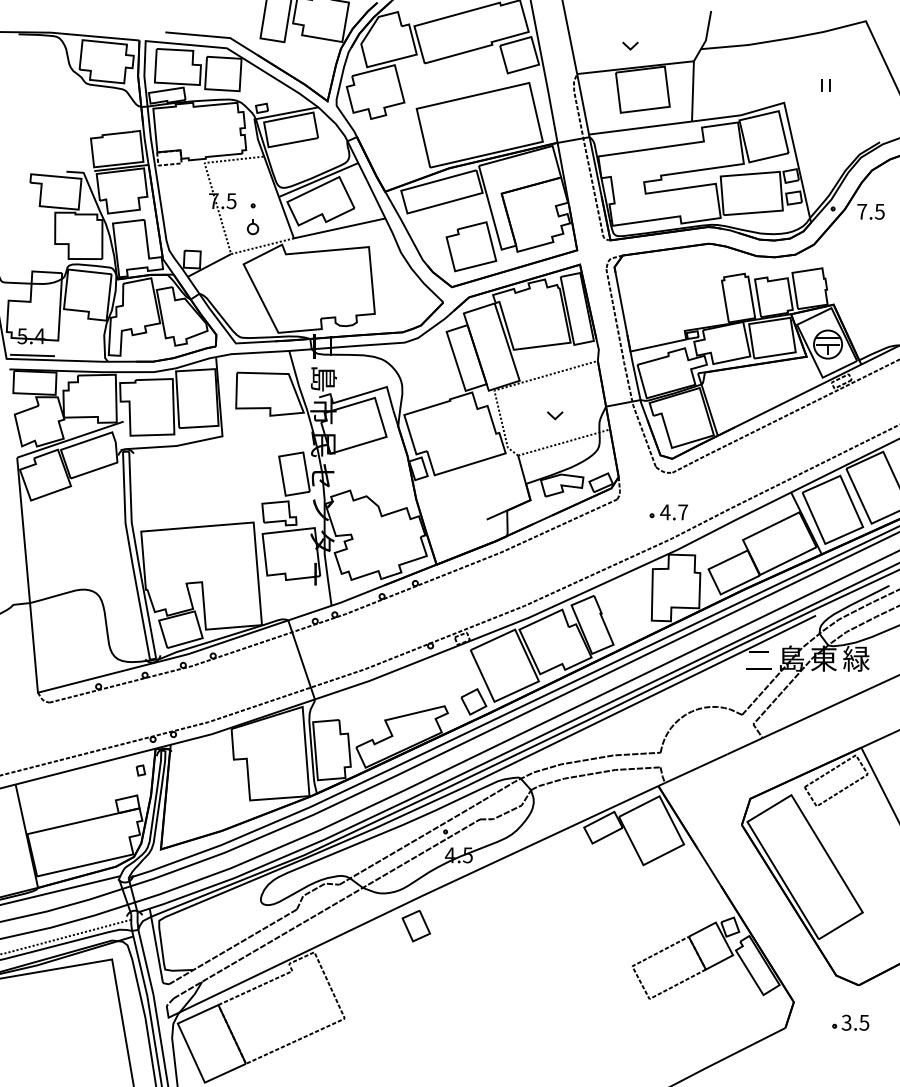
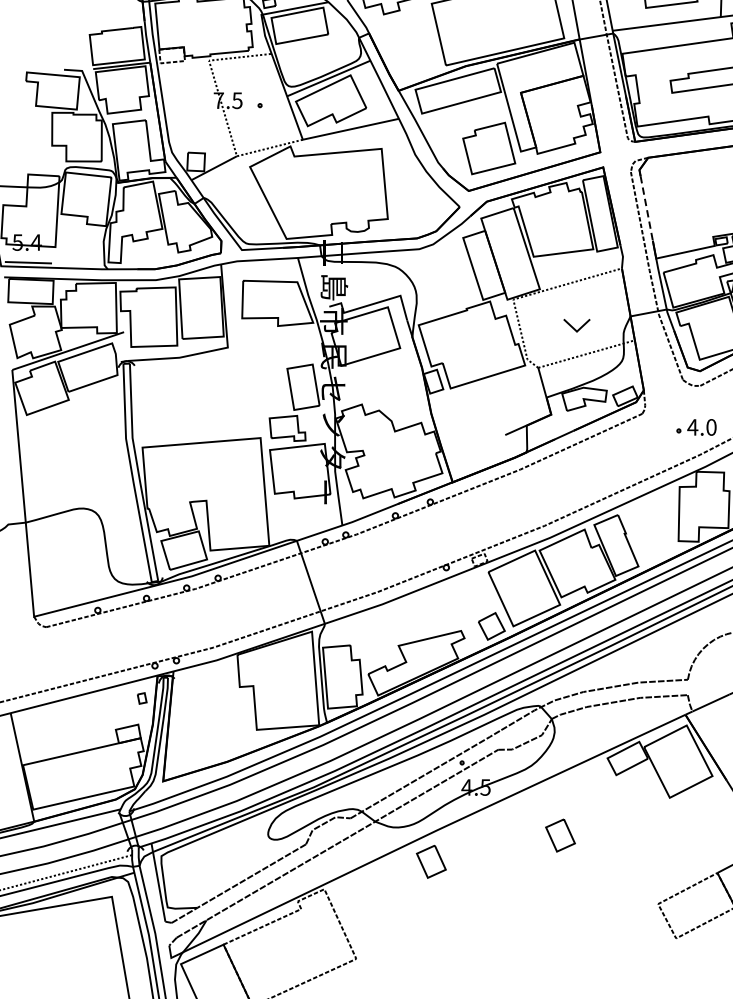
part: (253, 227) -> (260, 128), removed
line: (621, 304) -> (646, 209), solid -> dashed
part: (555, 415) -> (577, 325), size x1.6
text: (683, 512) -> (711, 427), 4.7 -> 4.0
part: (538, 901) -> (559, 835), added

